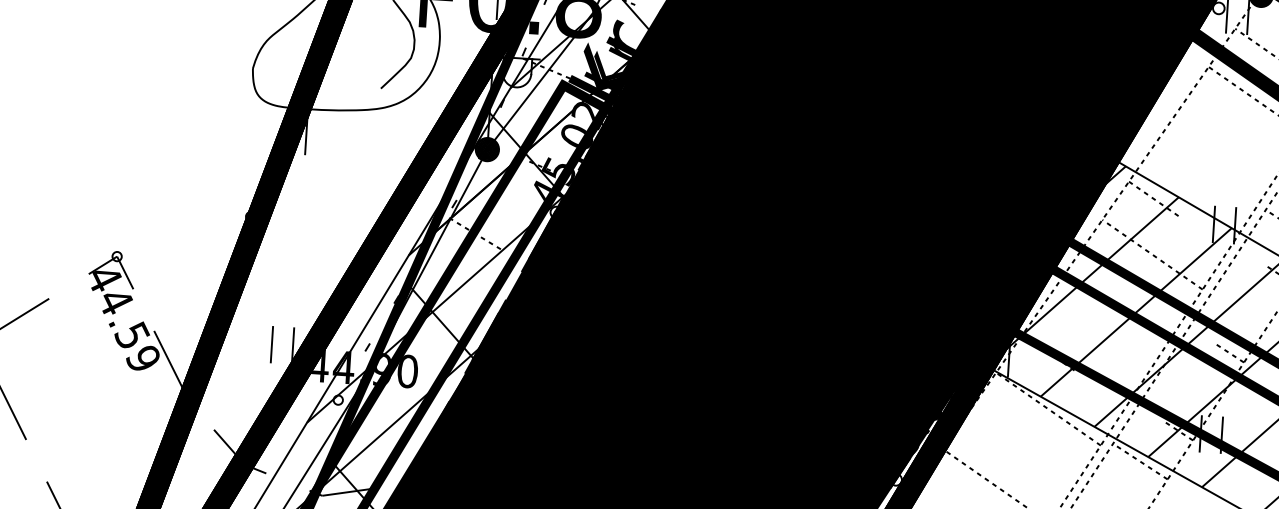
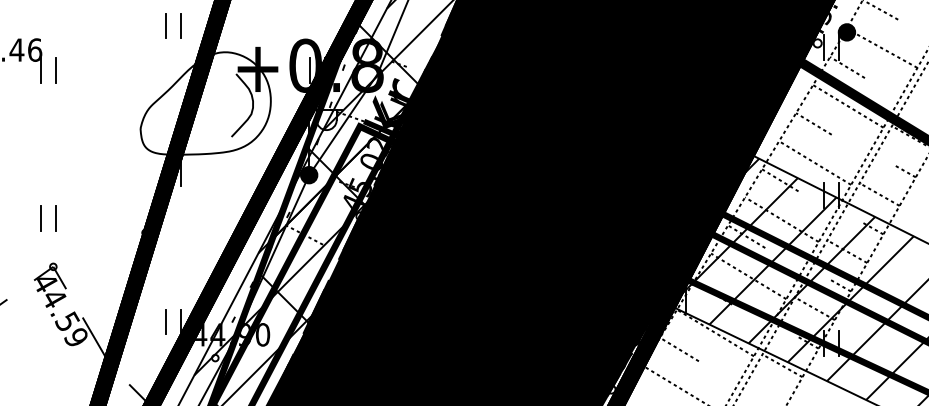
line: (1205, 121) -> (813, 123), added
line: (1205, 176) -> (815, 162), added
part: (104, 187) -> (41, 218), added
line: (1100, 275) -> (746, 236), added
line: (1242, 305) -> (847, 251), added
line: (1100, 332) -> (748, 276), added
line: (1190, 383) -> (814, 308), added
line: (996, 429) -> (679, 349), added

